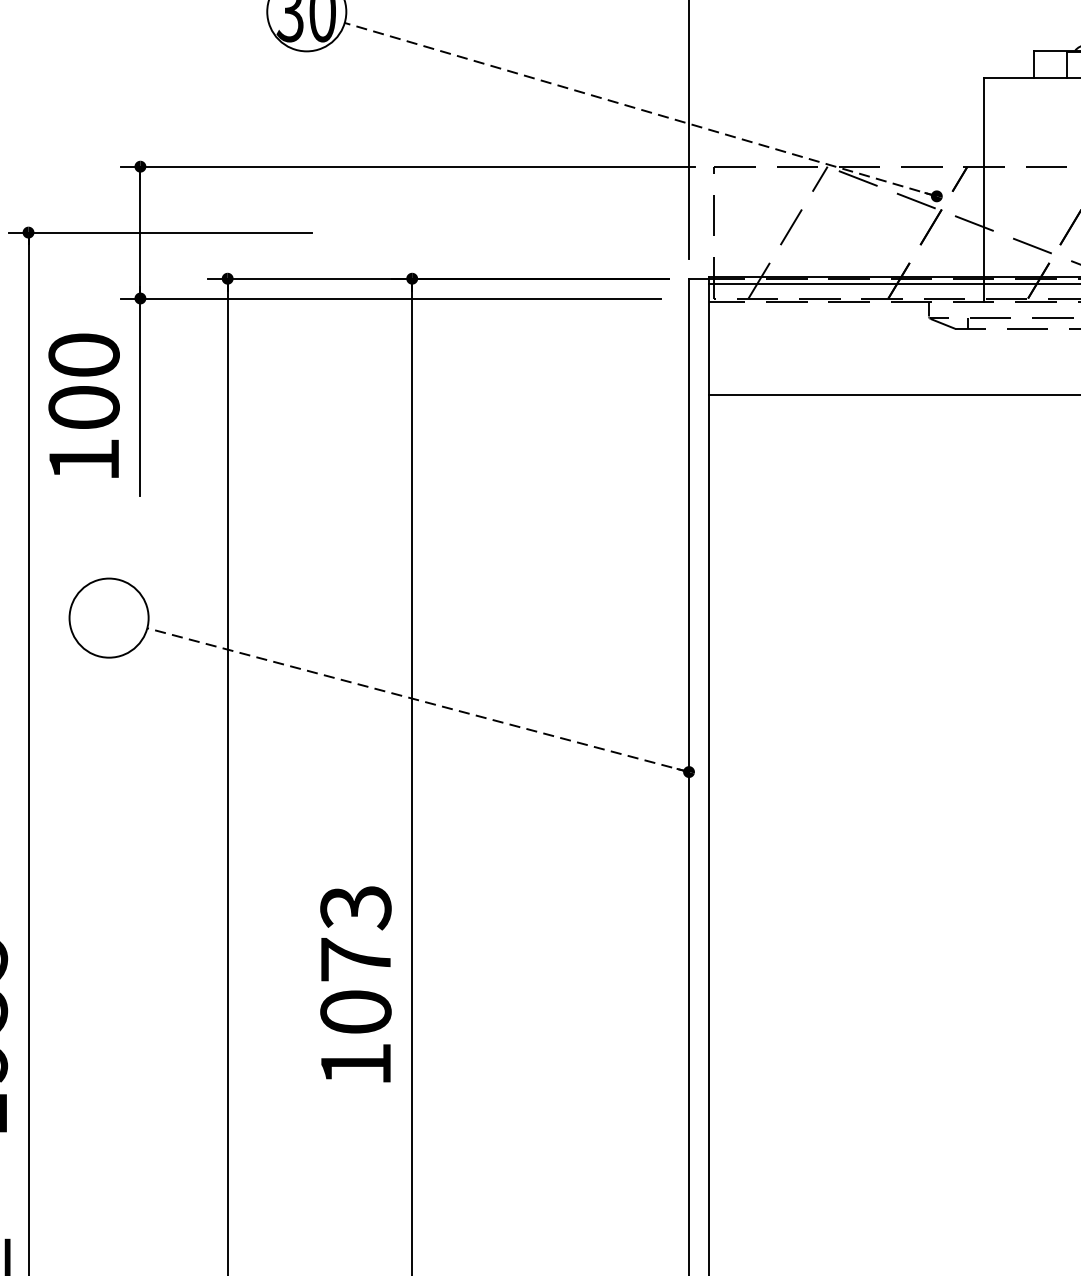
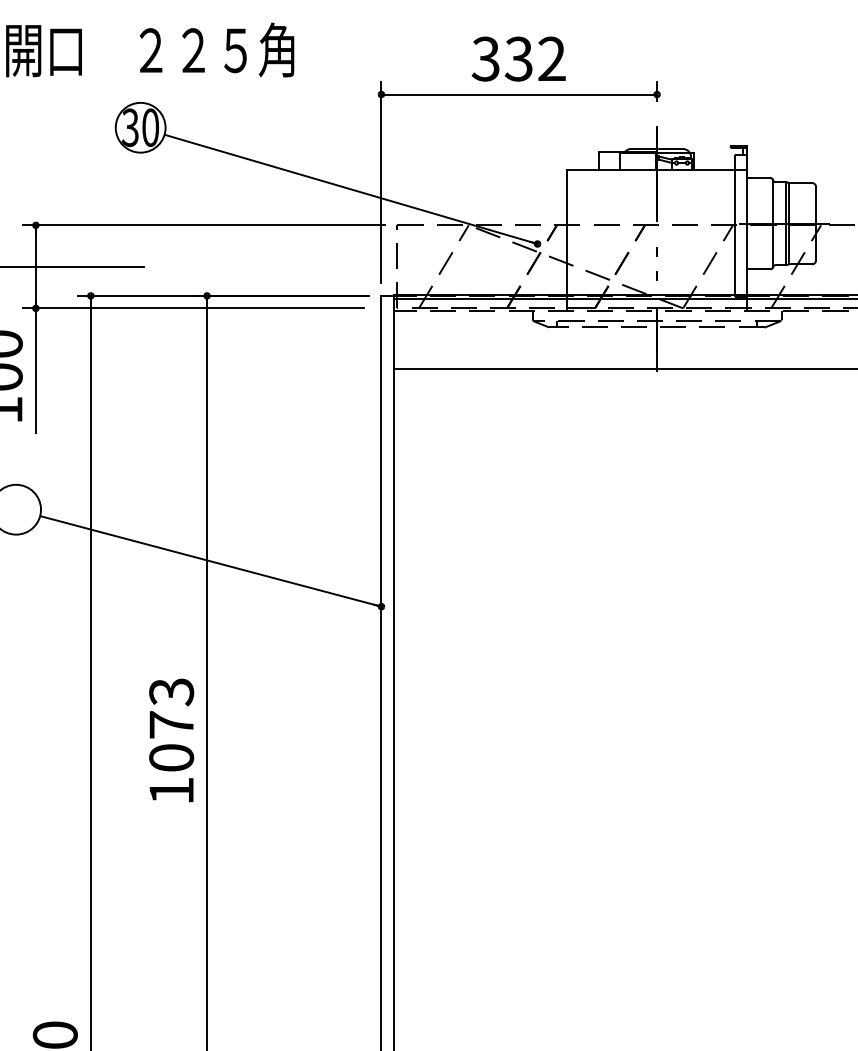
line: (639, 109) -> (350, 189), dashed -> solid
line: (417, 700) -> (210, 561), dashed -> solid

